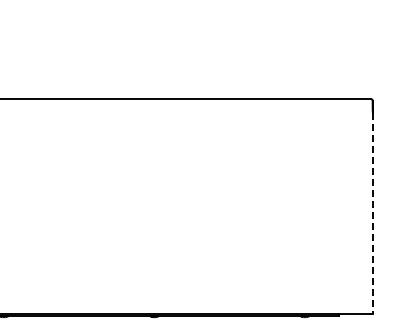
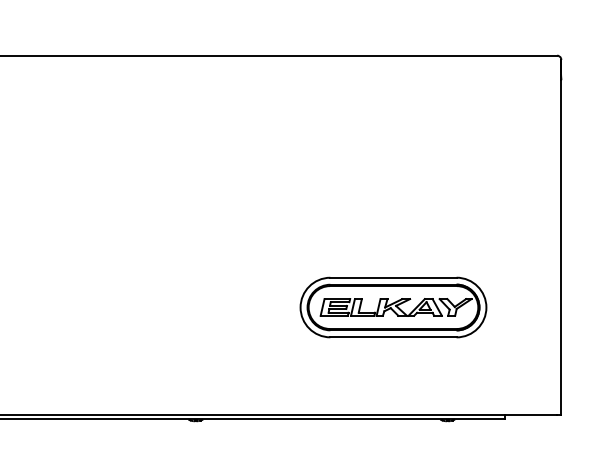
line: (372, 214) -> (560, 249), dashed -> solid
part: (272, 248) -> (393, 306), added

